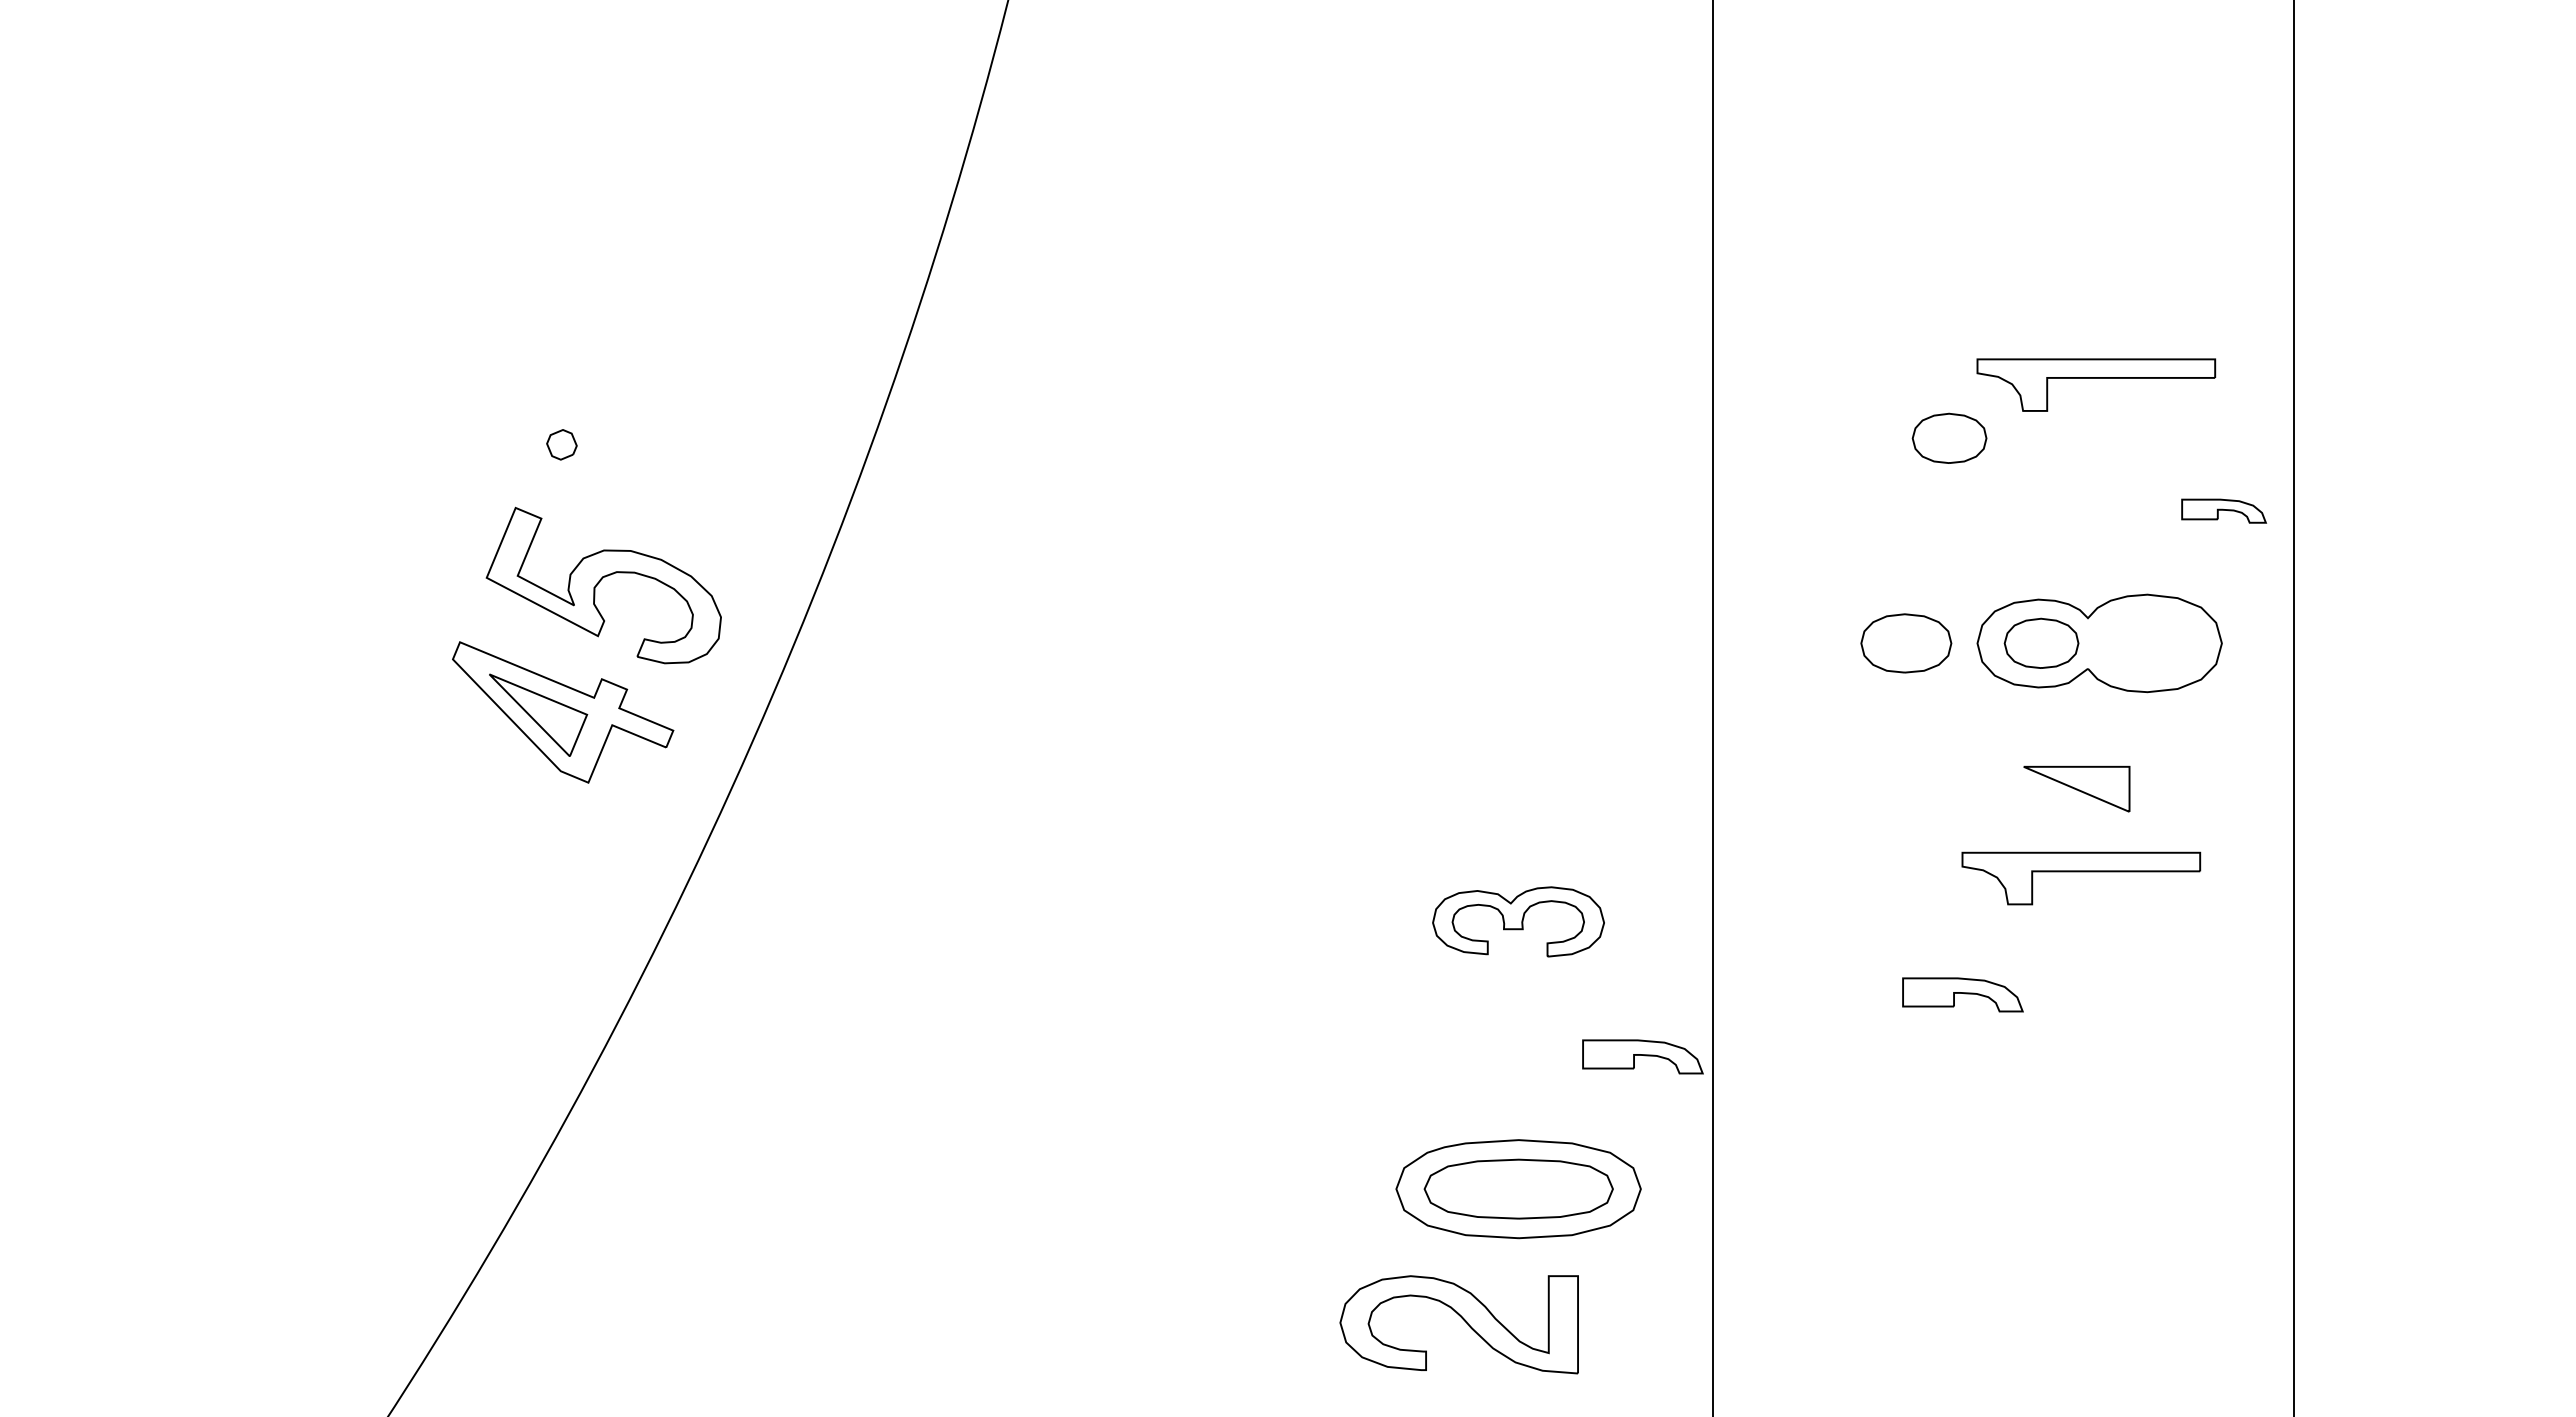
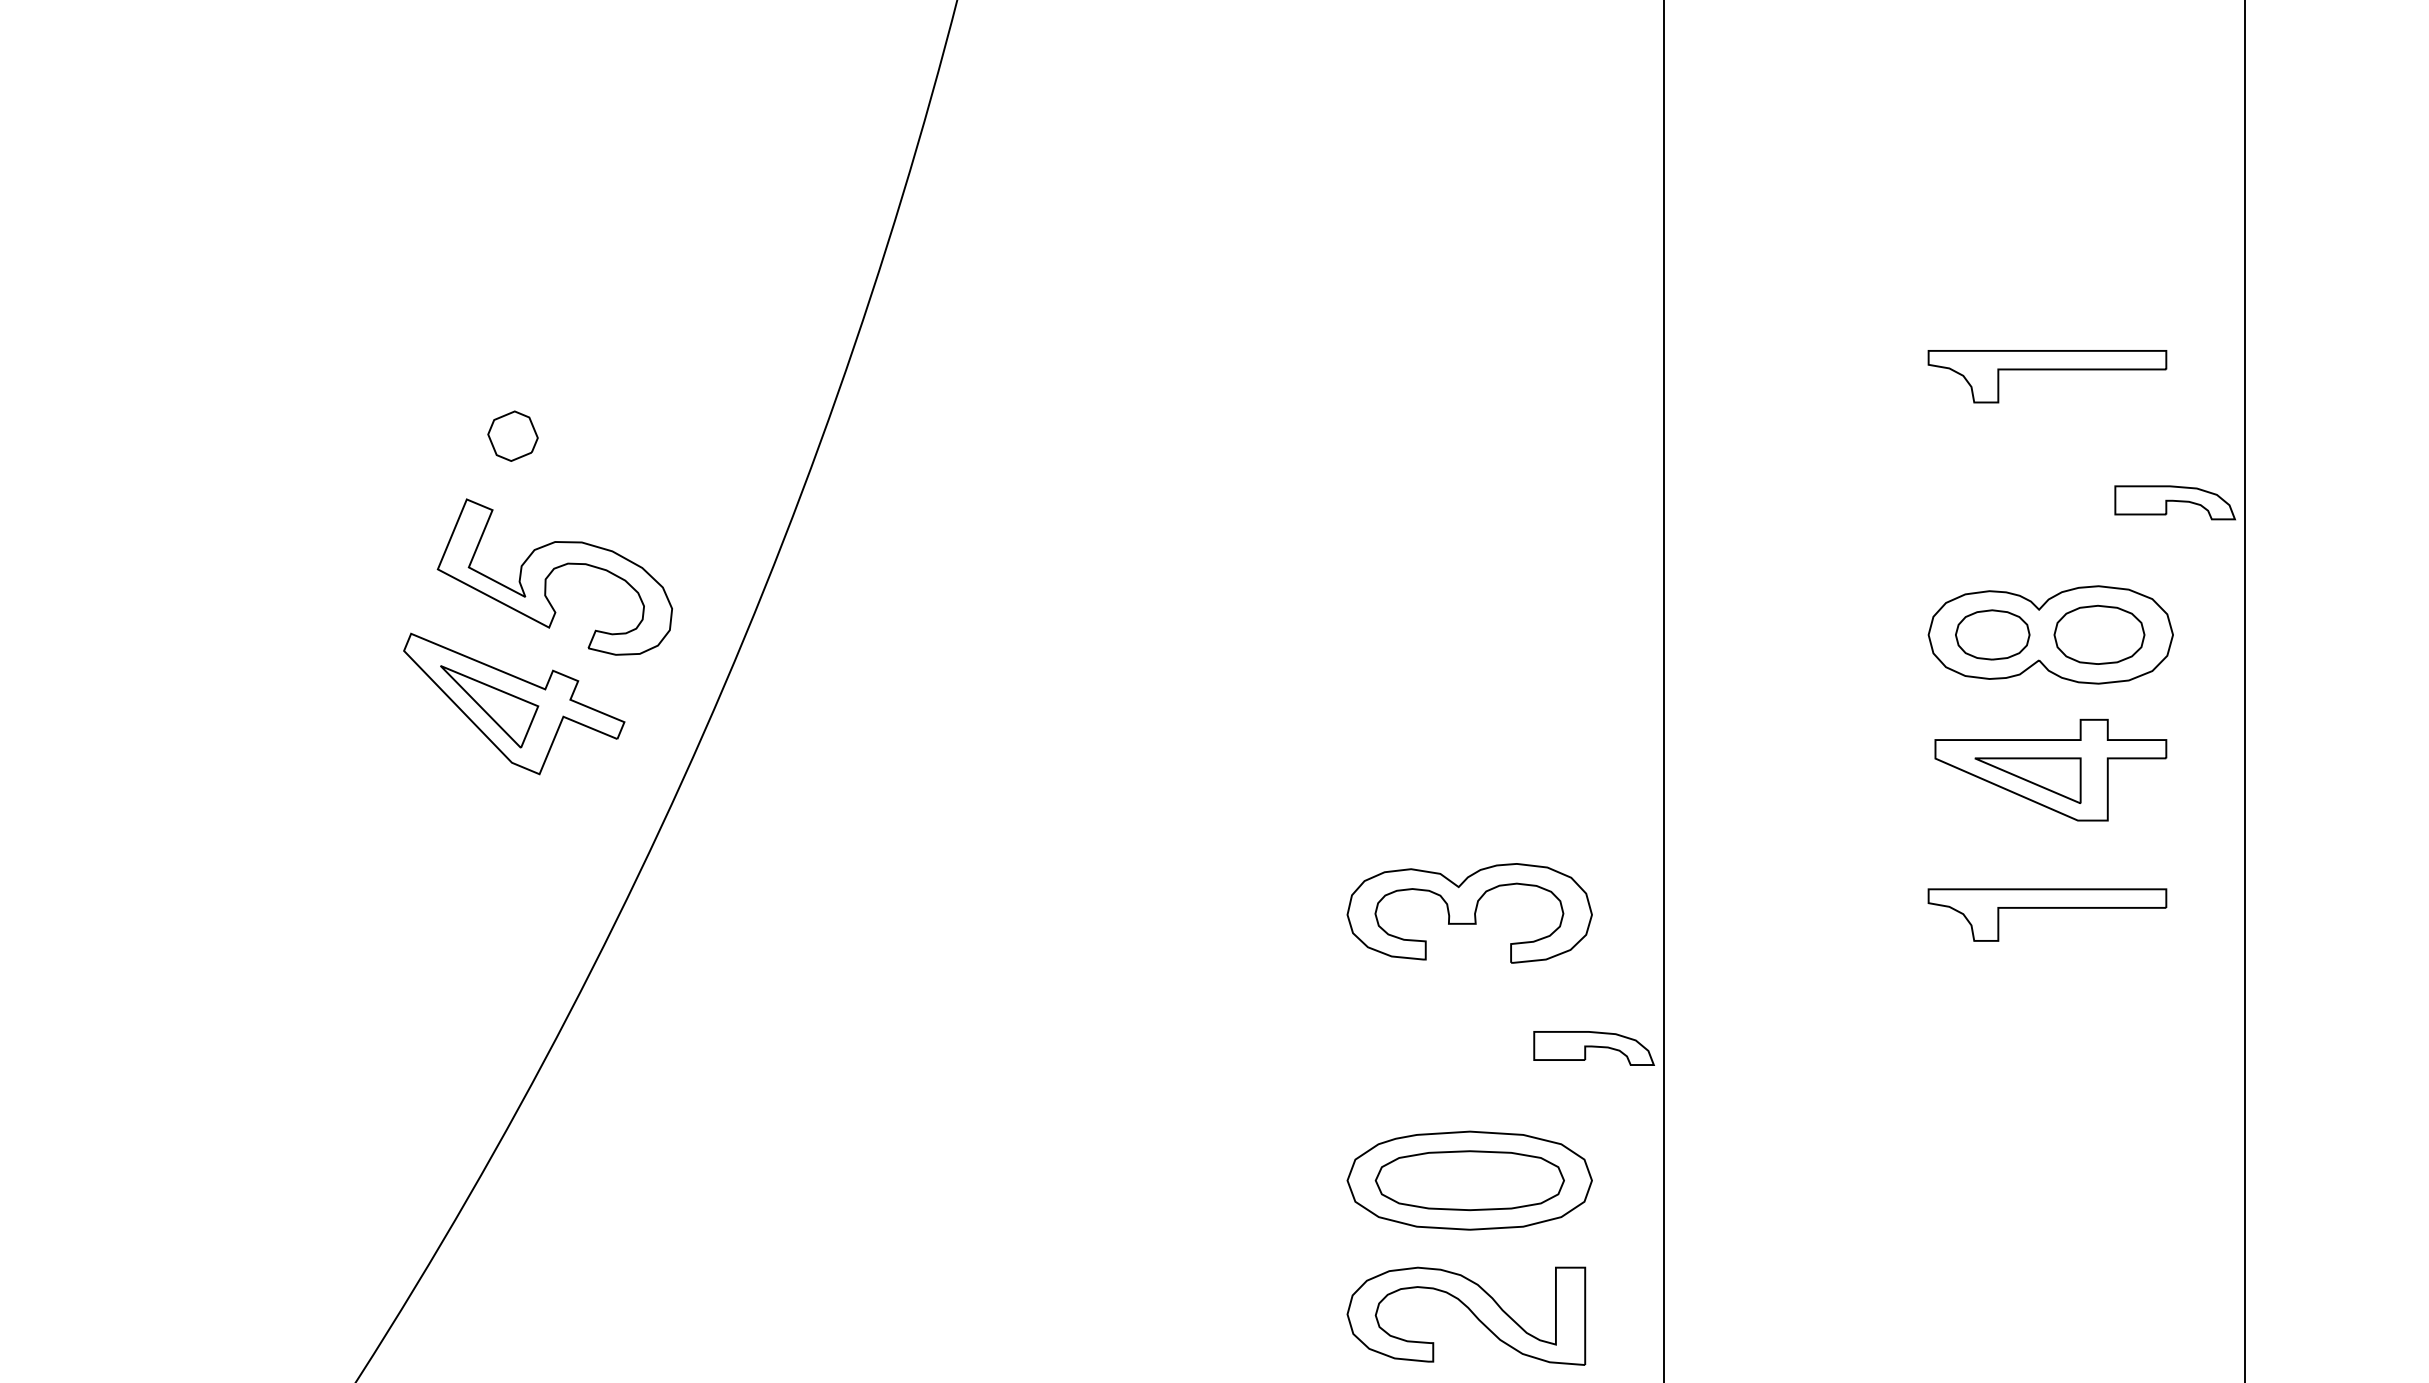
part: (1949, 437) -> (1900, 429), removed
part: (561, 444) -> (512, 436), size x1.67
part: (2223, 510) -> (2174, 502), size x1.43
part: (1906, 643) -> (2099, 635), moved
part: (2099, 778) -> (2050, 770), added
part: (2081, 878) -> (2047, 915), moved
part: (1518, 921) -> (1469, 913), size x1.43
part: (1962, 994) -> (1913, 986), removed
part: (1462, 1319) -> (1469, 1311), moved

